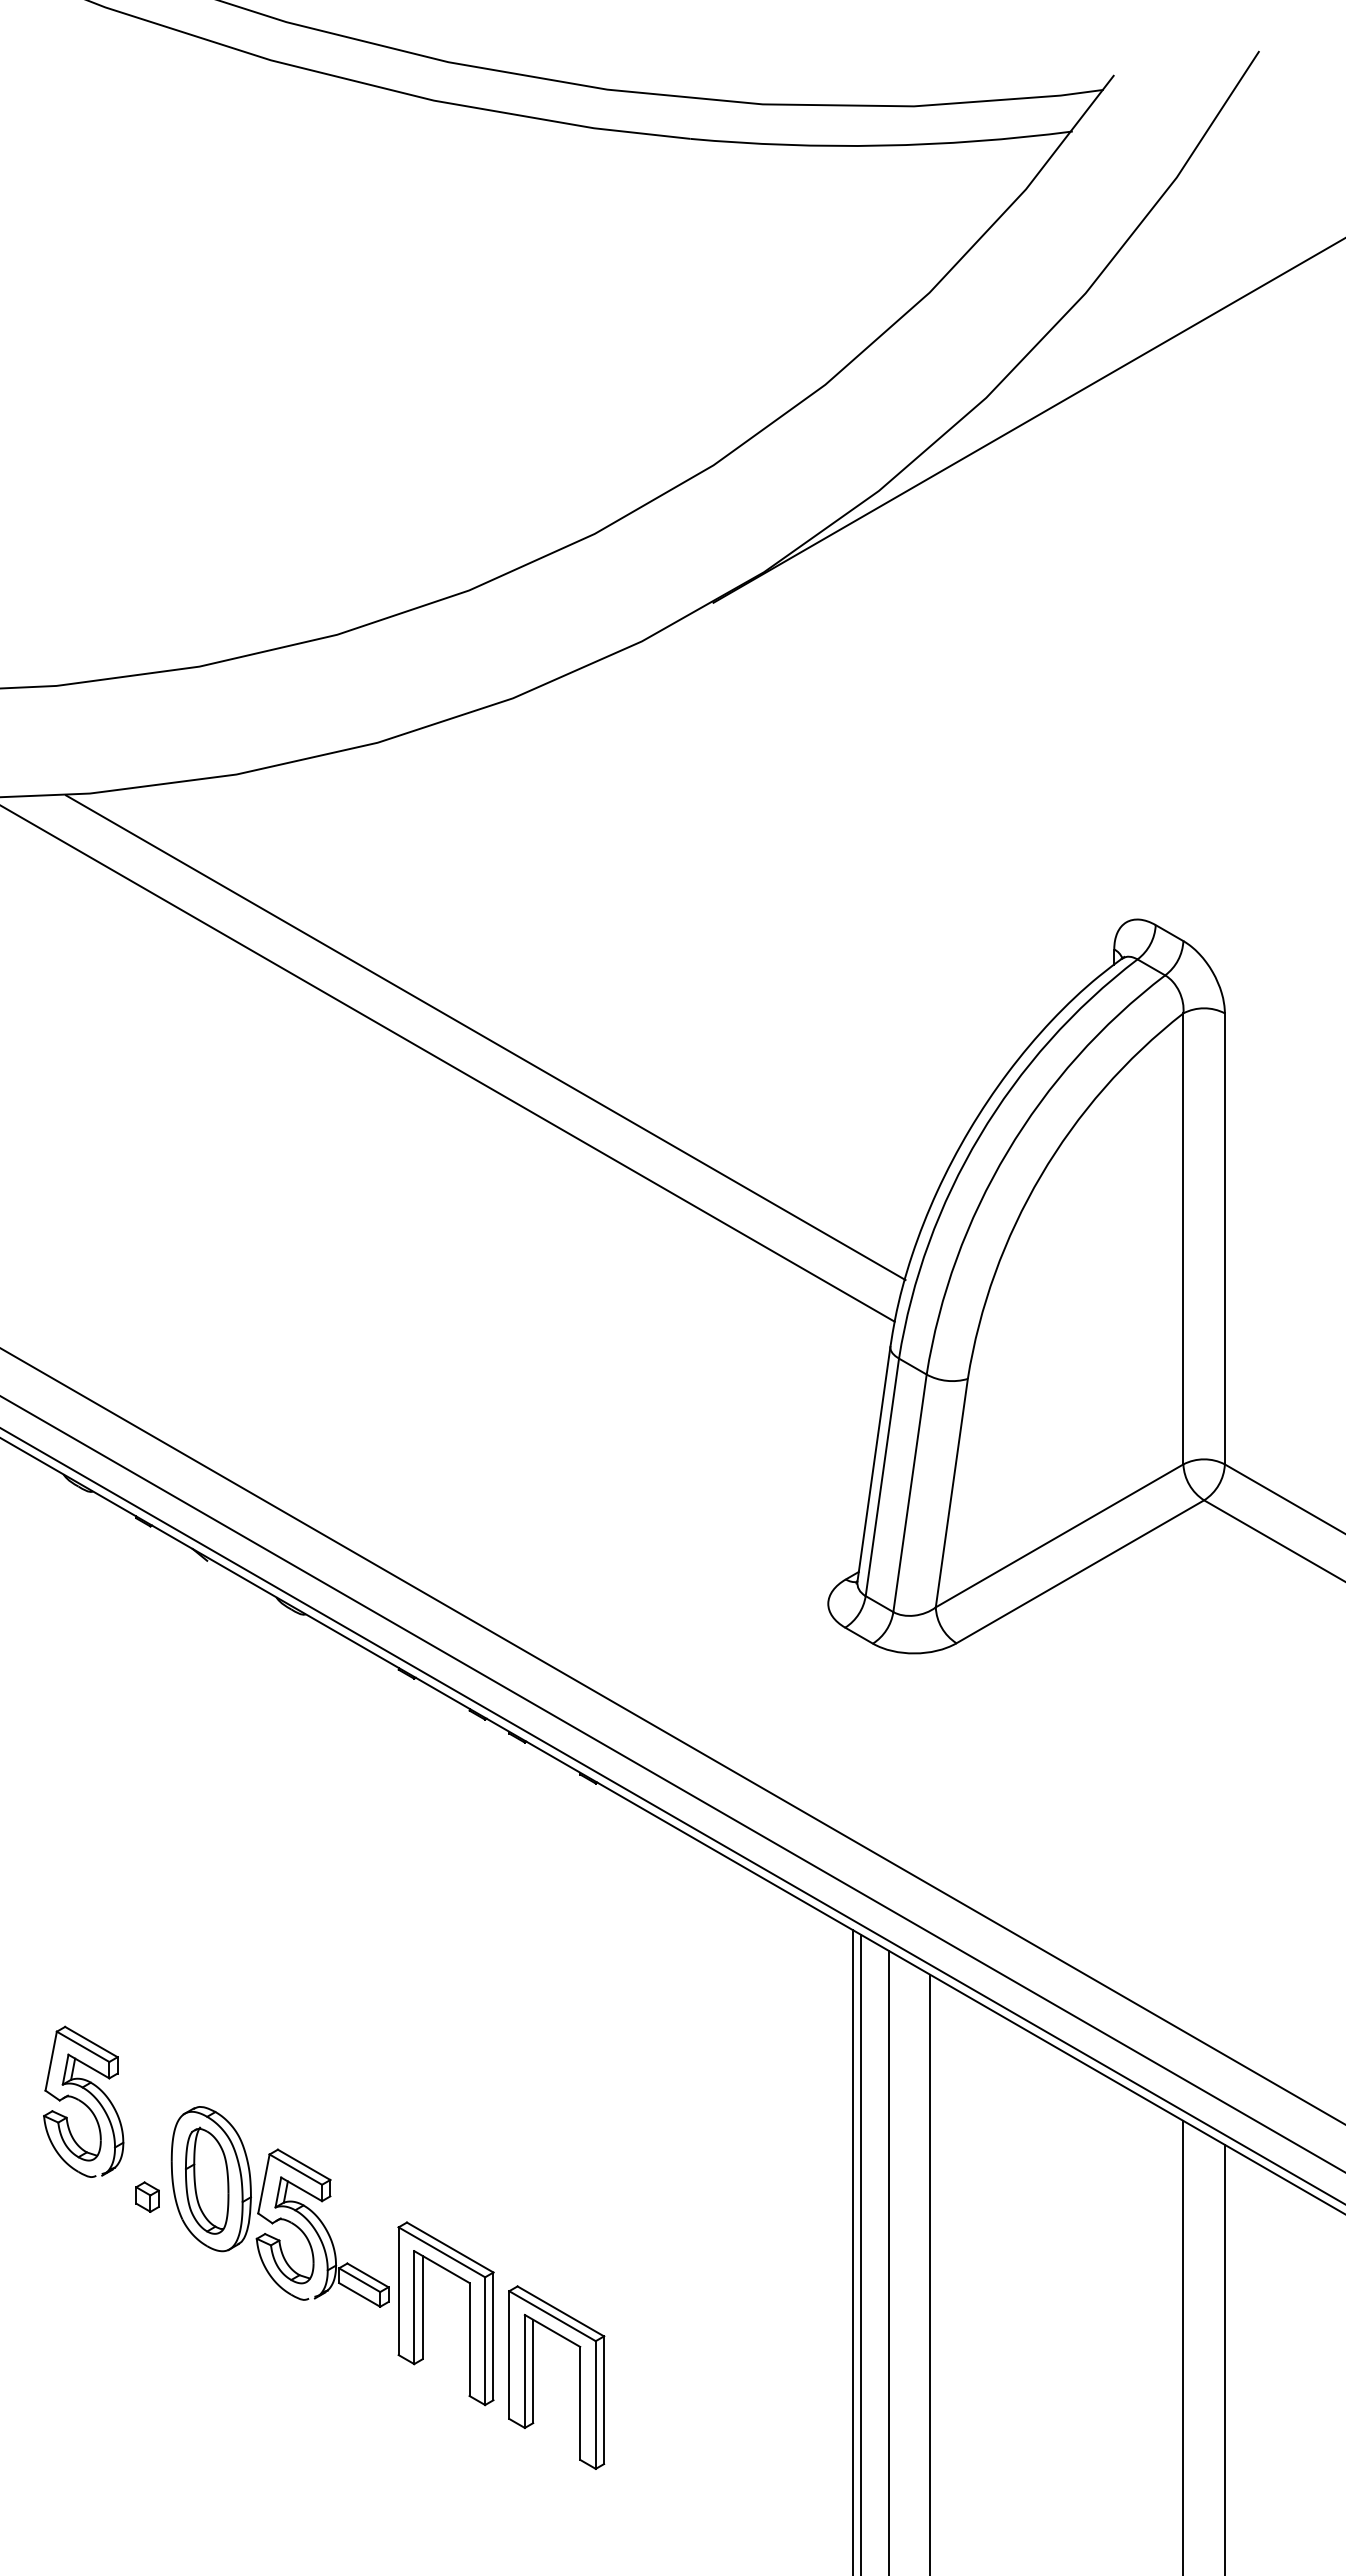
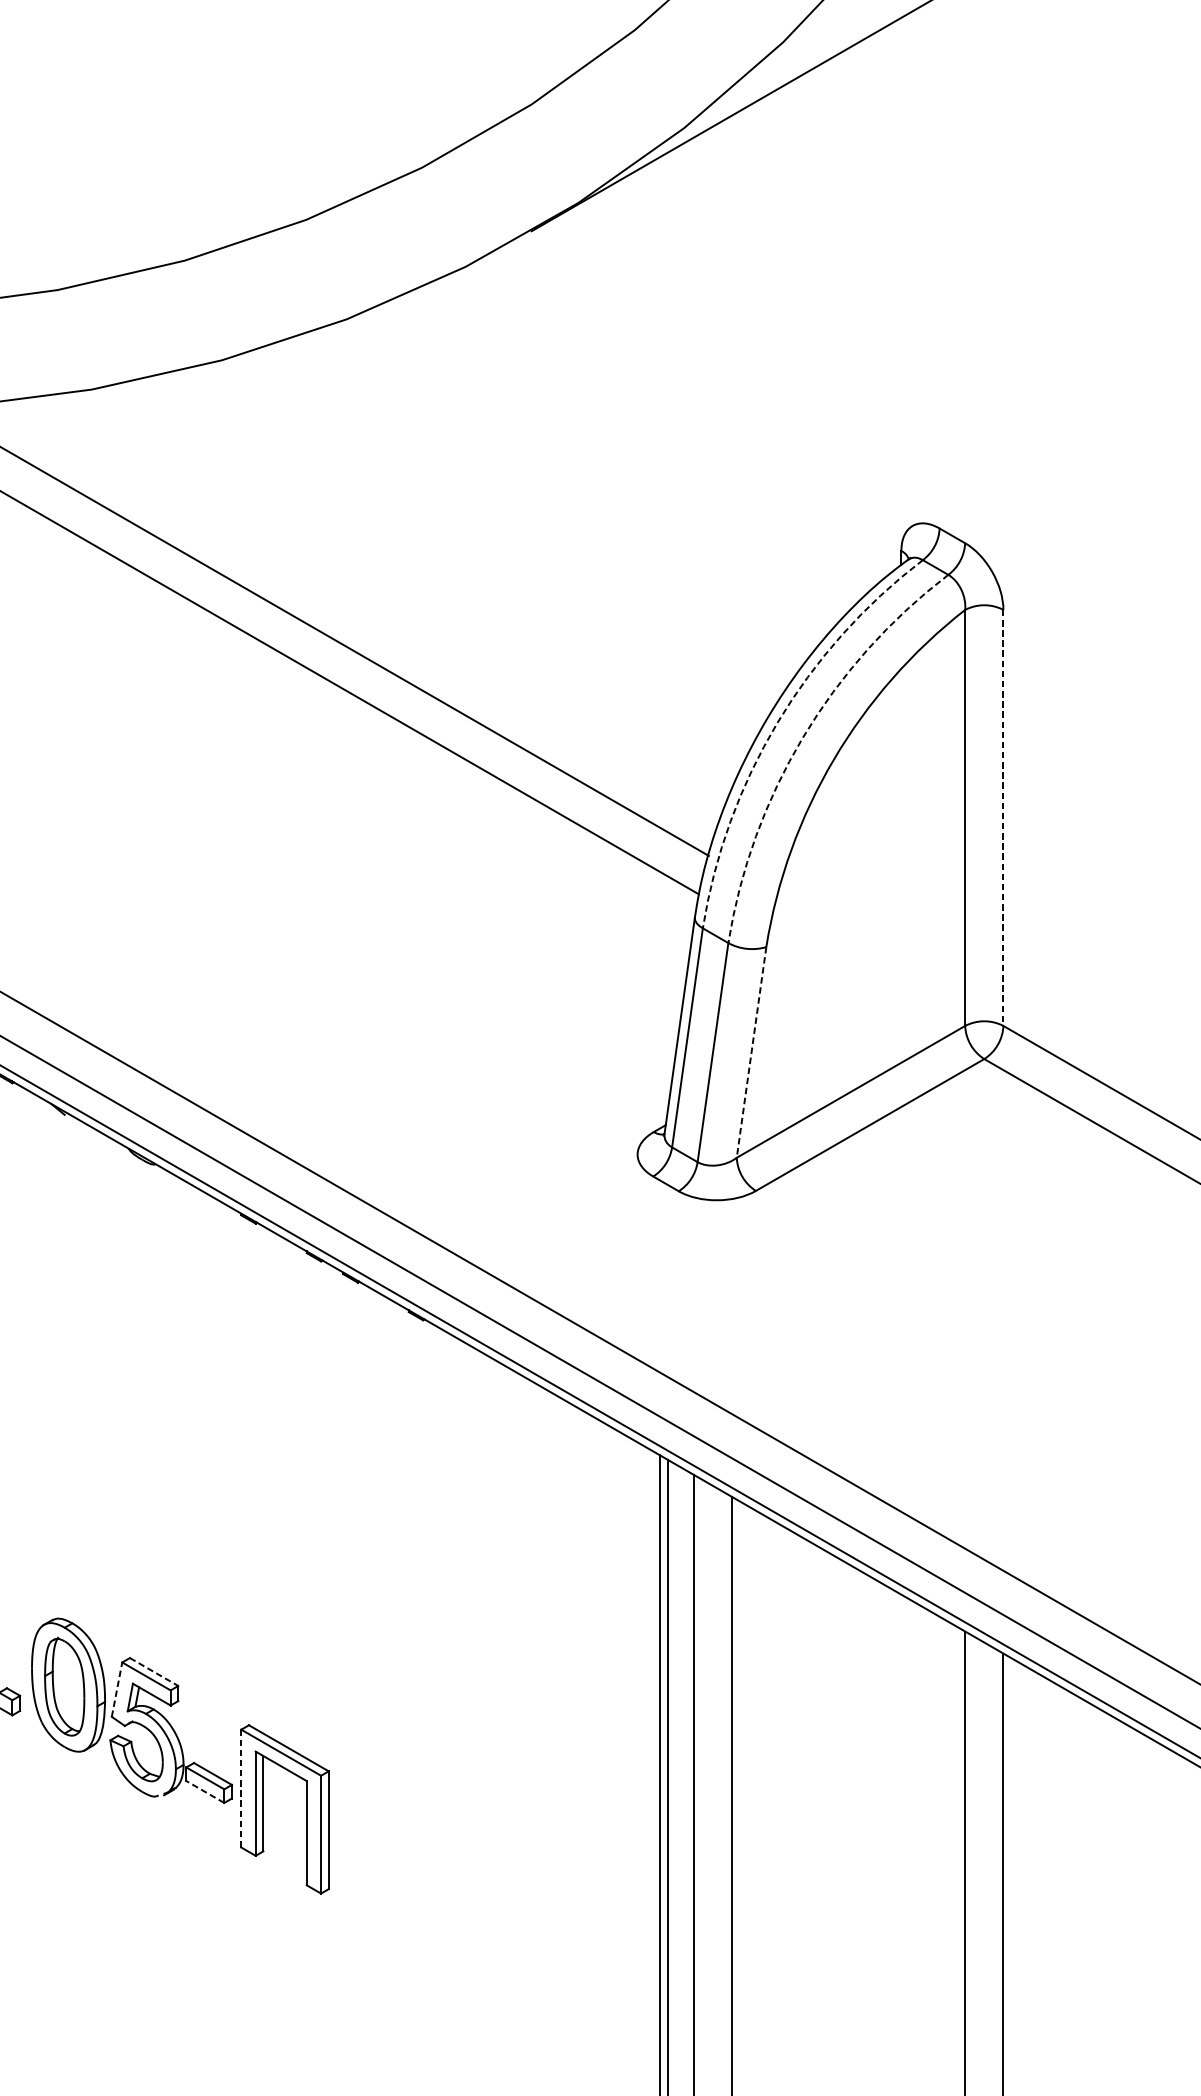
arc: (979, 1136) -> (777, 723), solid -> dashed
arc: (1007, 1152) -> (802, 738), solid -> dashed
line: (1224, 1238) -> (1003, 817), solid -> dashed
line: (951, 1493) -> (751, 1052), solid -> dashed
line: (304, 2165) -> (154, 1672), solid -> dashed
line: (264, 2183) -> (117, 1689), solid -> dashed
line: (398, 2291) -> (241, 1788), solid -> dashed
line: (359, 2294) -> (205, 1791), solid -> dashed
part: (533, 2377) -> (365, 1868), removed

